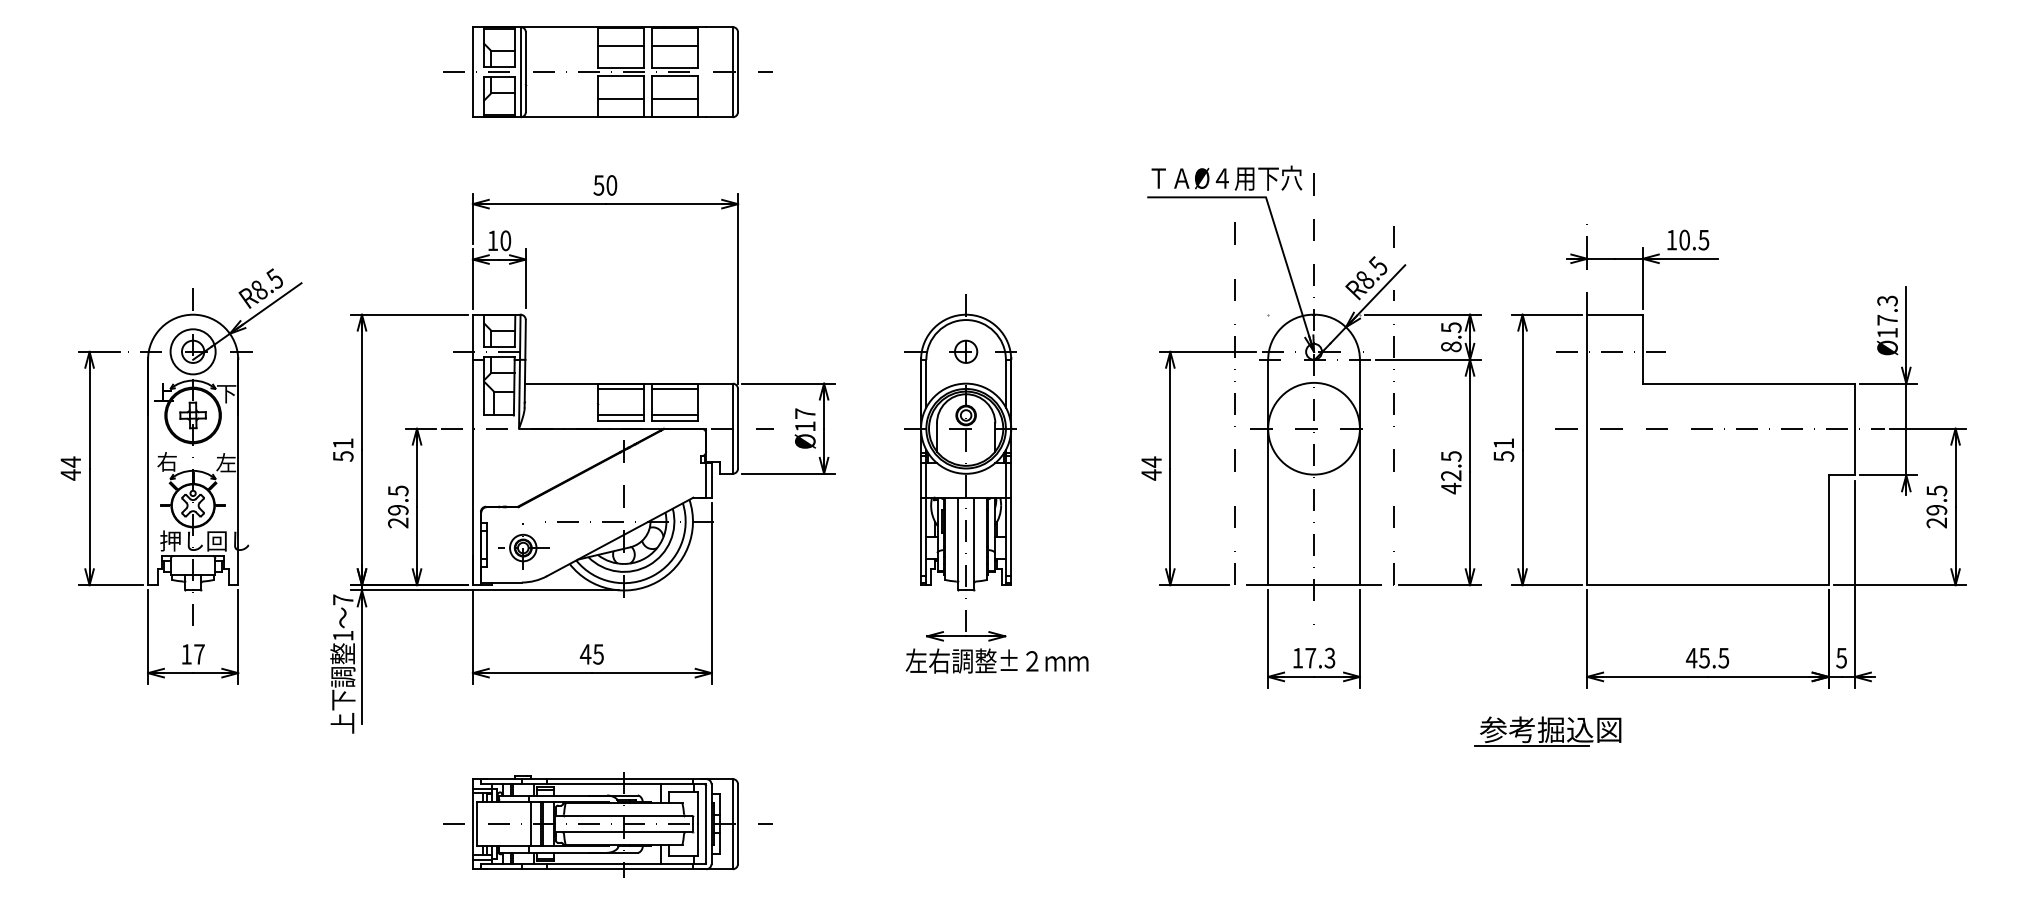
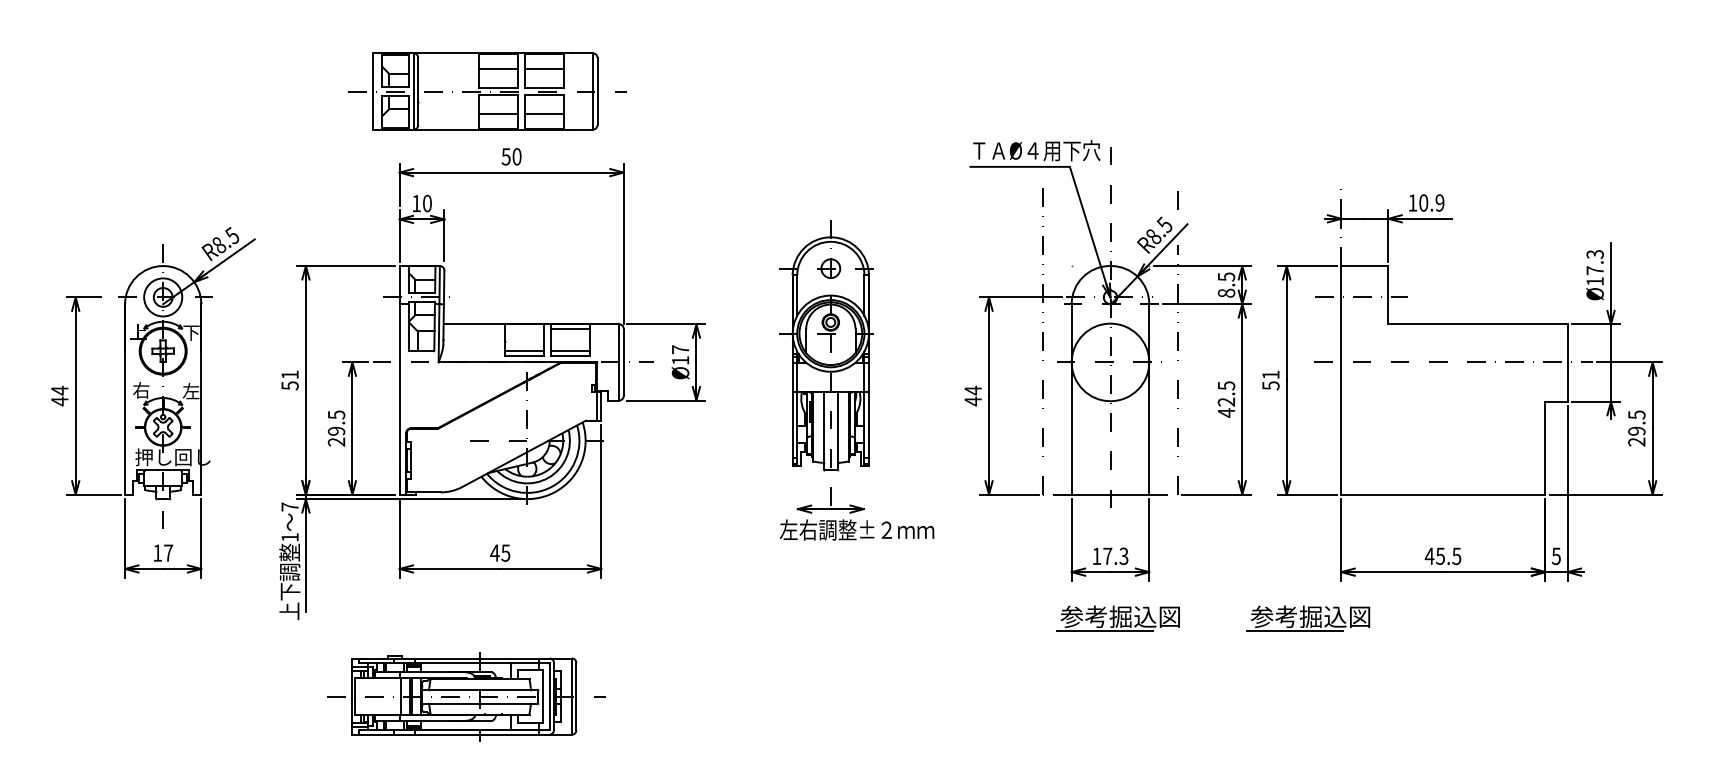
part: (607, 72) -> (487, 91), moved
text: (1703, 239) -> (1439, 202), 10.5 -> 10.9
line: (621, 389) -> (525, 329), removed
part: (996, 483) -> (856, 379), moved
part: (523, 546) -> (442, 461), removed
part: (1322, 731) -> (1117, 618), added
part: (607, 824) -> (466, 696), moved

